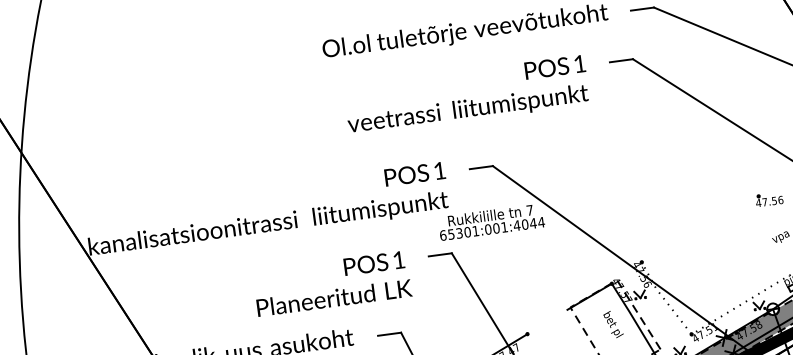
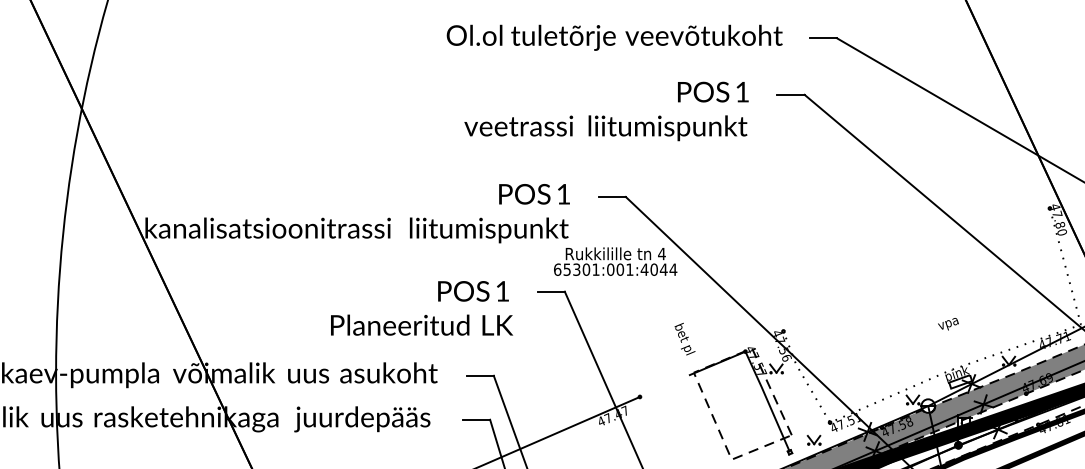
part: (768, 198) -> (940, 277), removed
text: (529, 210) -> (661, 253), 7 -> 4
text: (612, 324) -> (684, 338), moved

